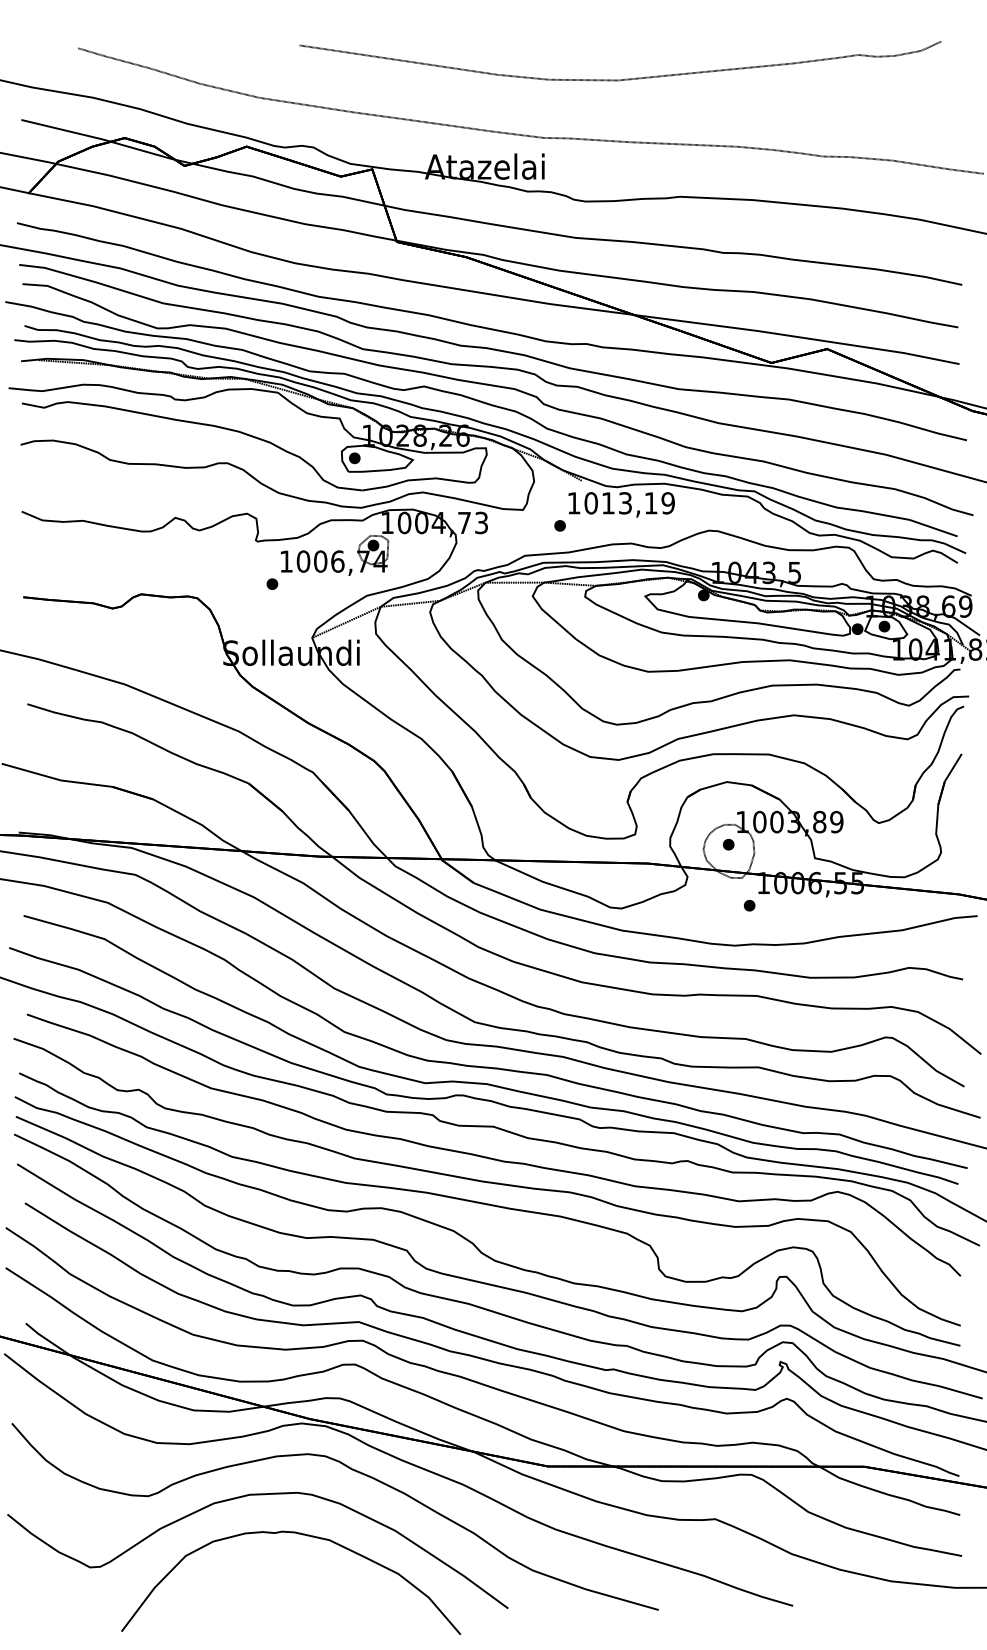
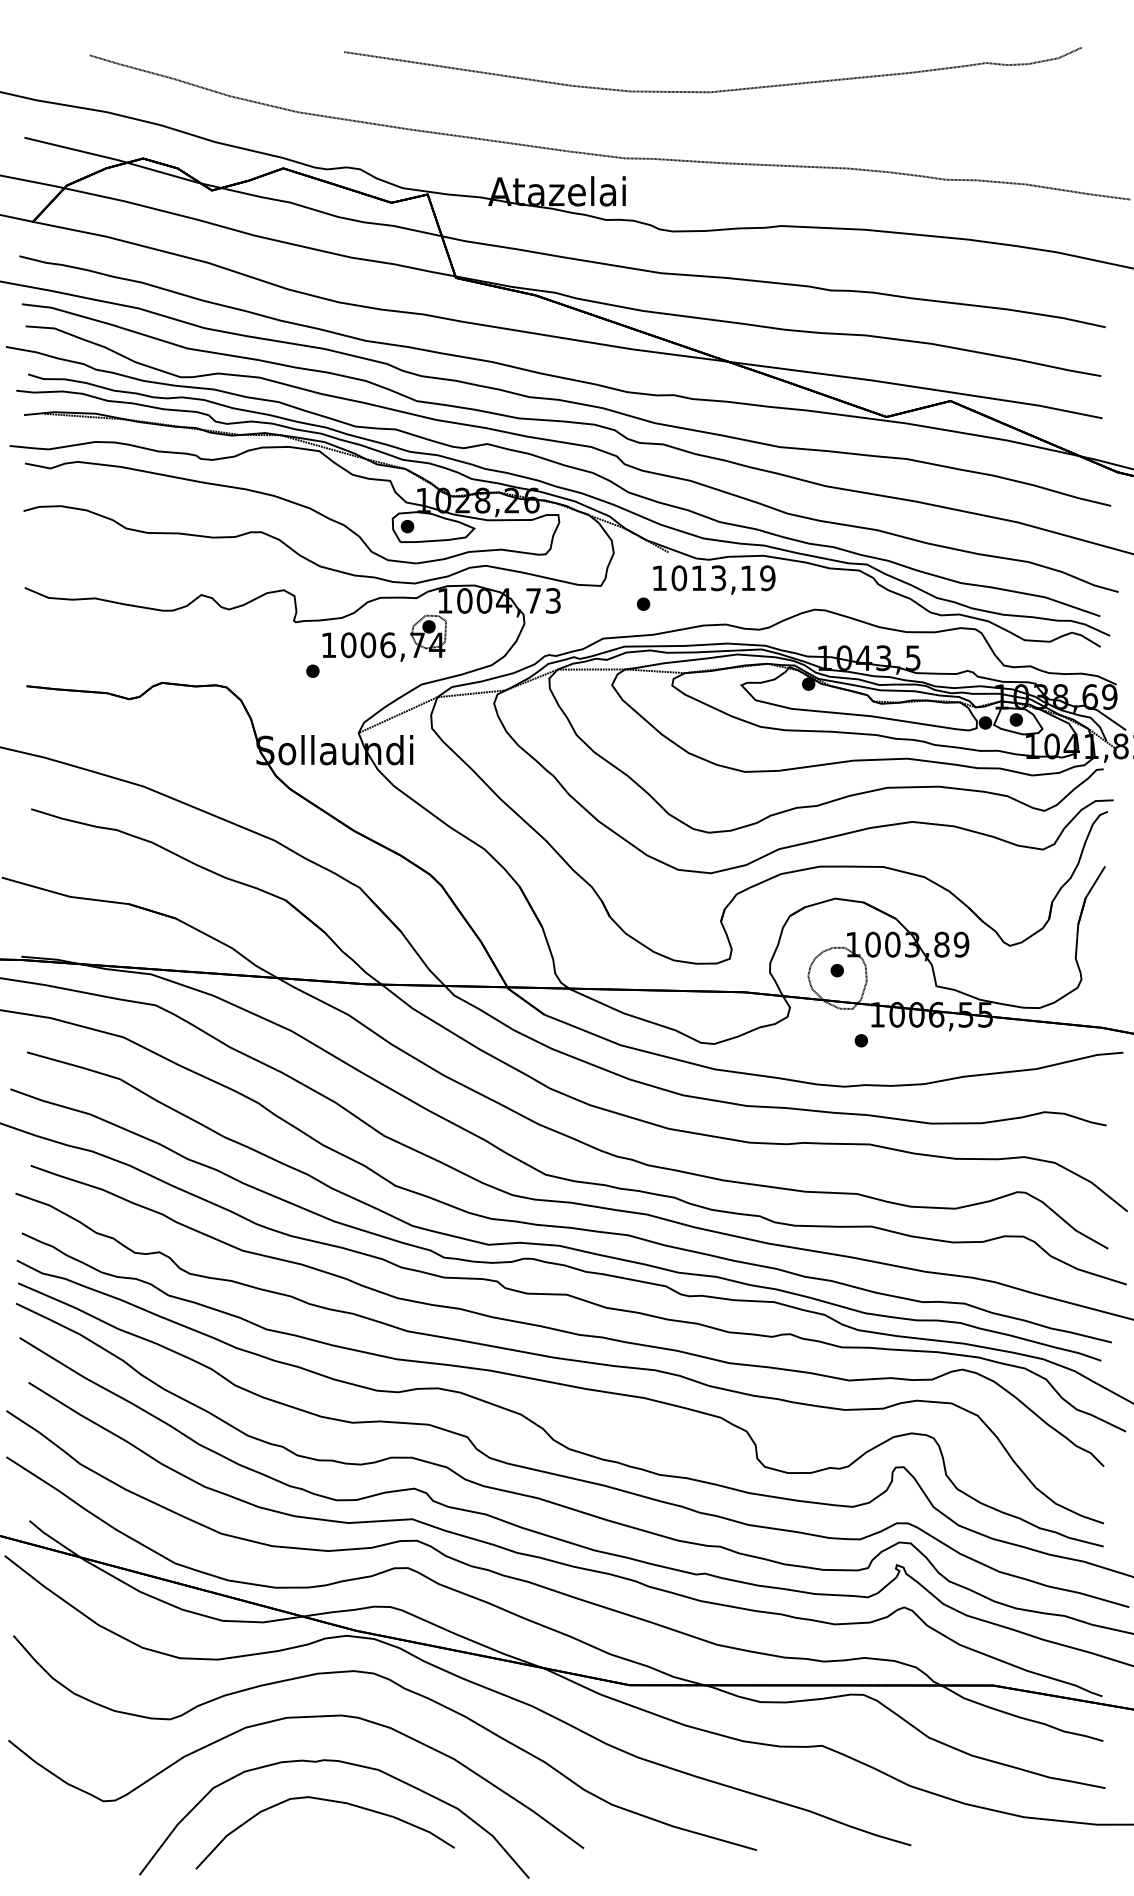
part: (285, 1567) -> (327, 1801), added

